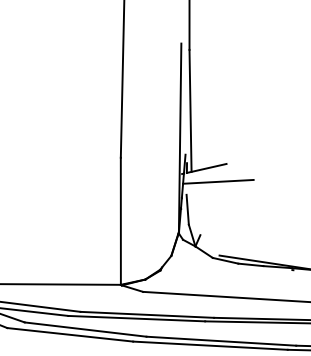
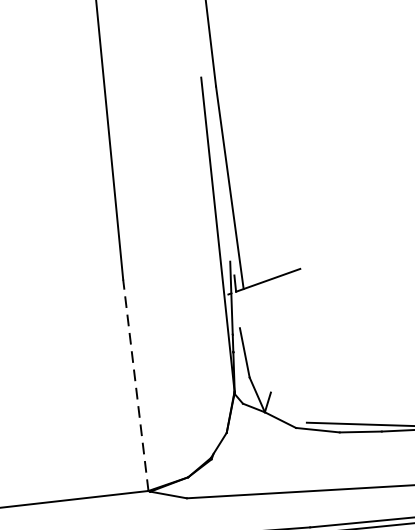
line: (218, 181) -> (290, 299), removed
line: (120, 221) -> (135, 385), solid -> dashed

